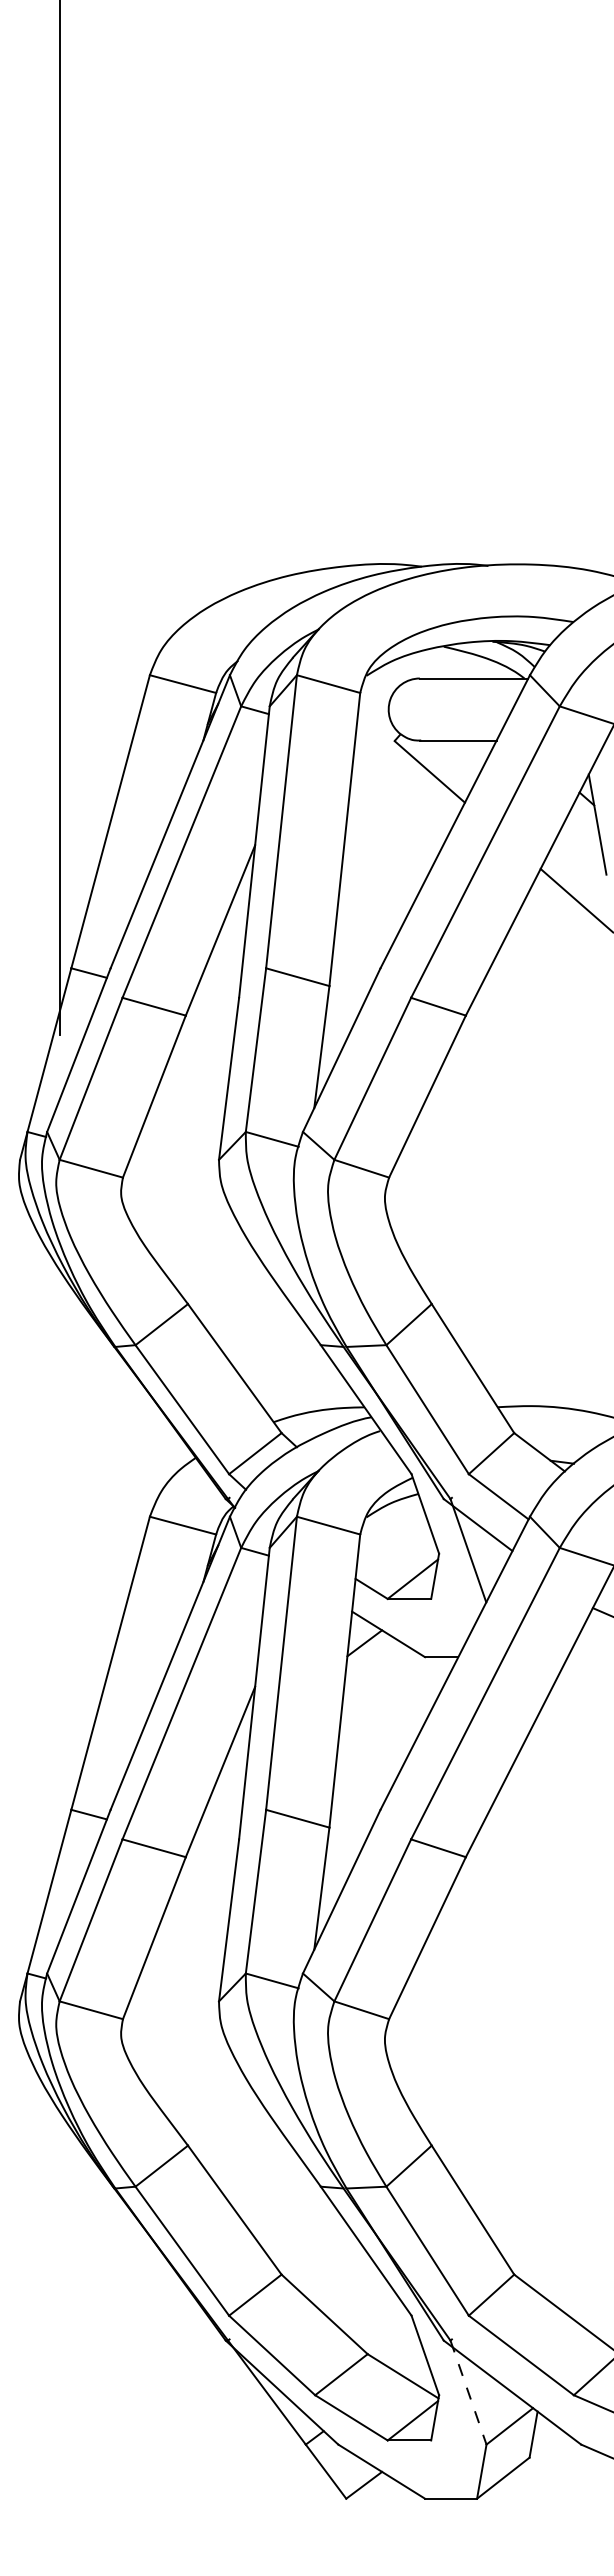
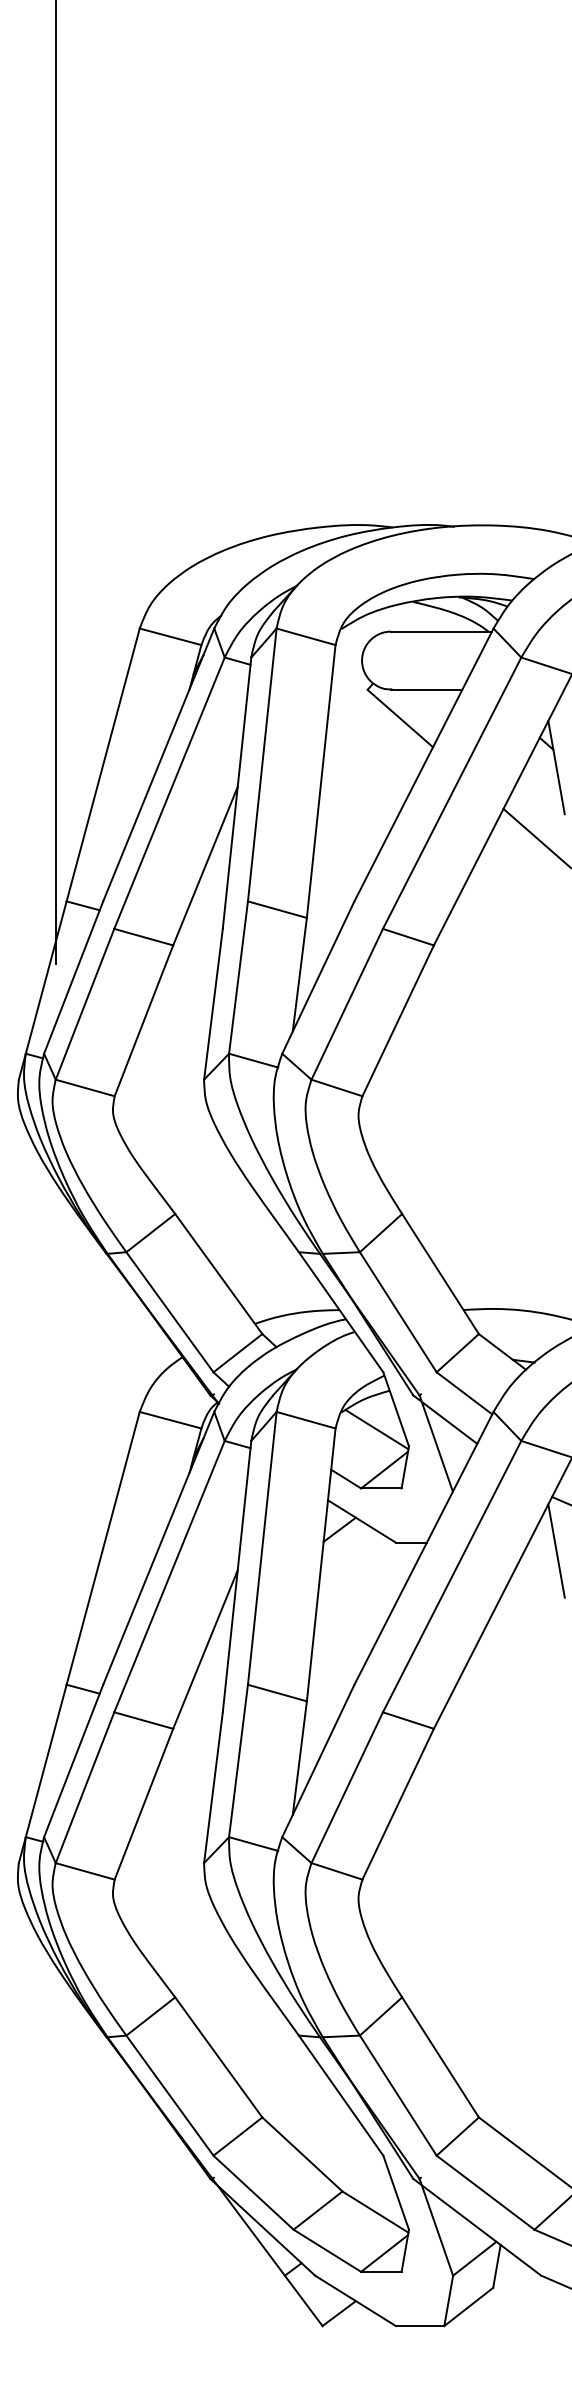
line: (404, 1535) -> (376, 1429), added
line: (597, 1666) -> (556, 1551), added
line: (468, 2393) -> (436, 2228), dashed -> solid

